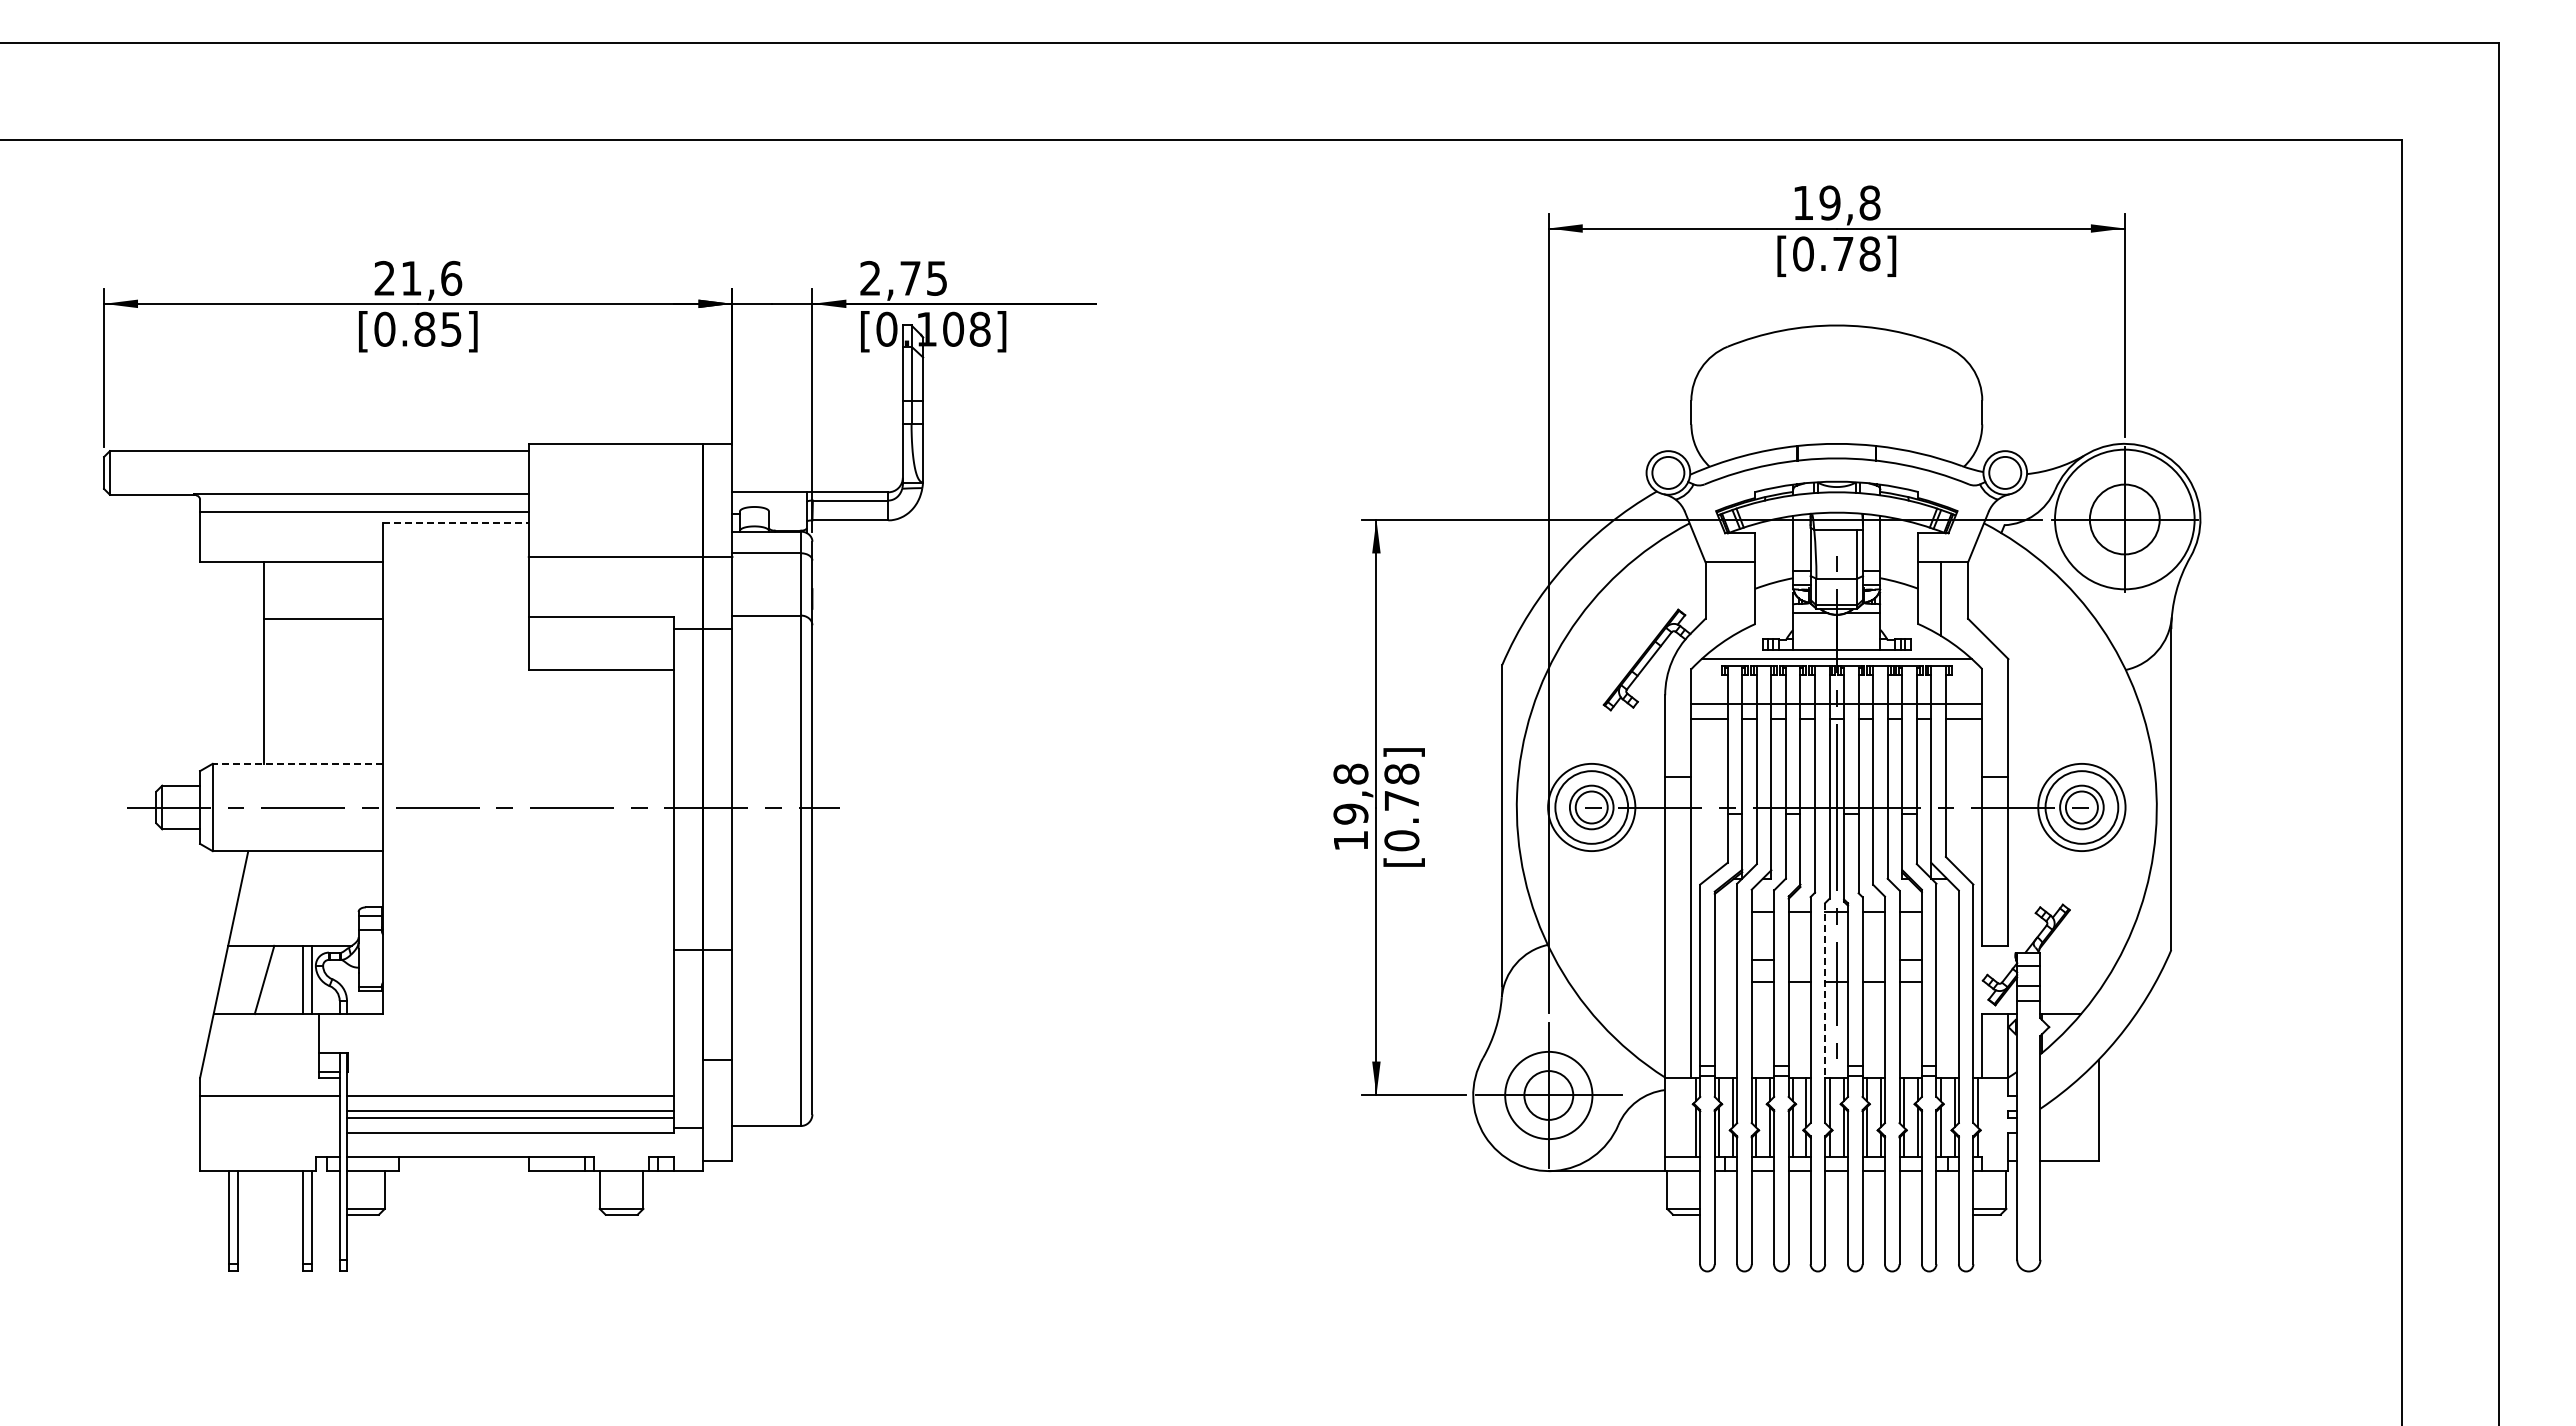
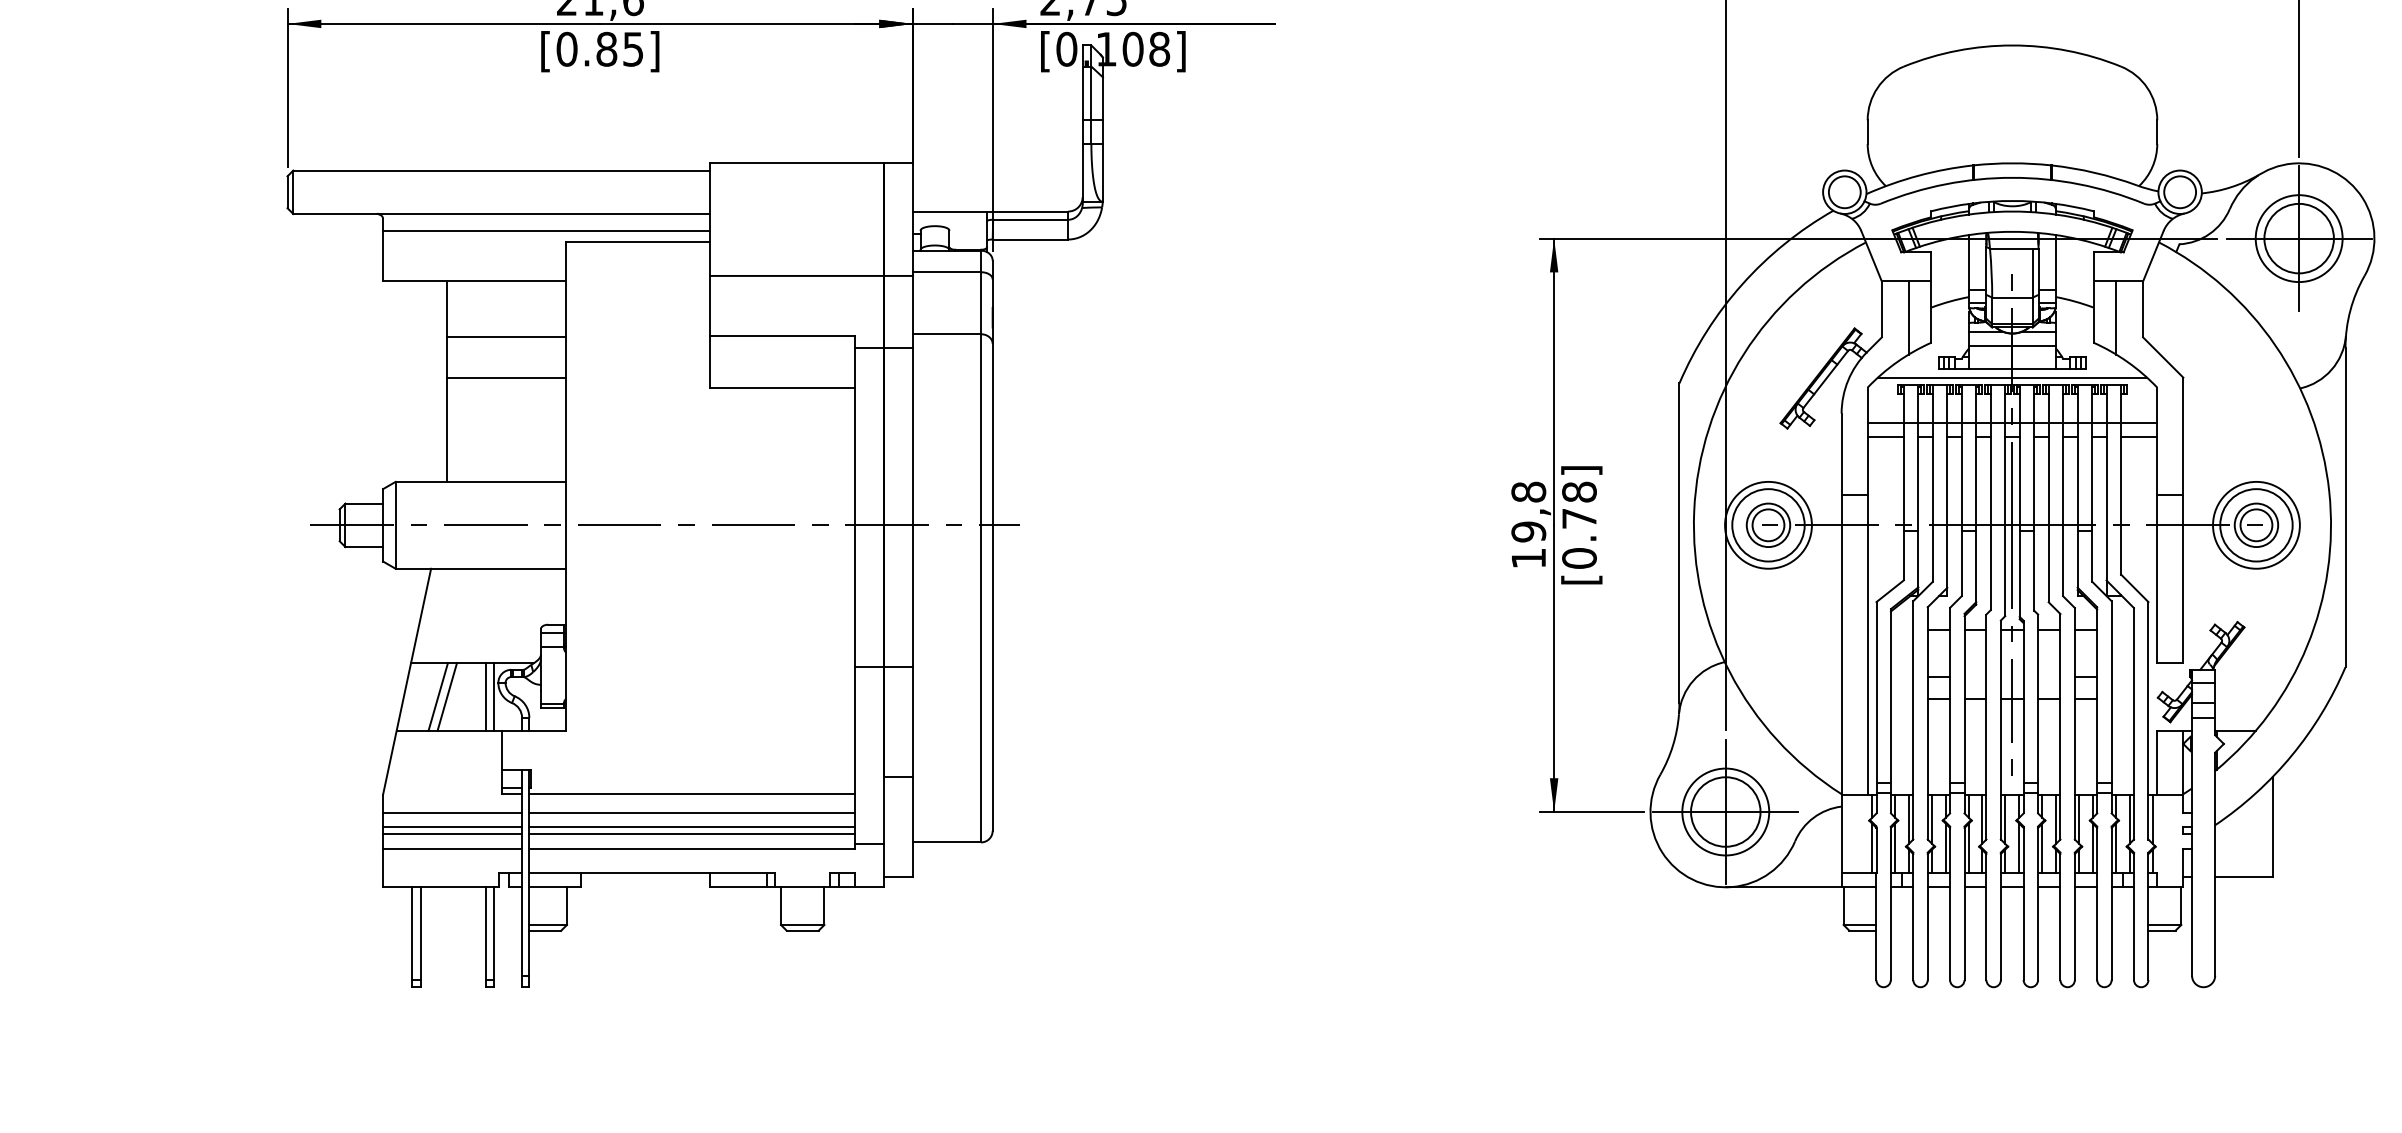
circle: (2124, 519) -> (2298, 238), size x0.62
line: (456, 523) -> (638, 242), dashed -> solid
line: (1732, 599) -> (1908, 318), added
line: (1836, 627) -> (2012, 346), added
line: (323, 659) -> (505, 377), added
line: (297, 763) -> (480, 481), dashed -> solid
line: (255, 979) -> (438, 696), added
line: (1825, 991) -> (2001, 708), dashed -> solid
line: (510, 1077) -> (692, 794), added
circle: (1548, 1095) -> (1725, 812), size x1.43
line: (269, 1110) -> (452, 826), added
line: (269, 1118) -> (452, 834), added
line: (269, 1132) -> (452, 848), added

